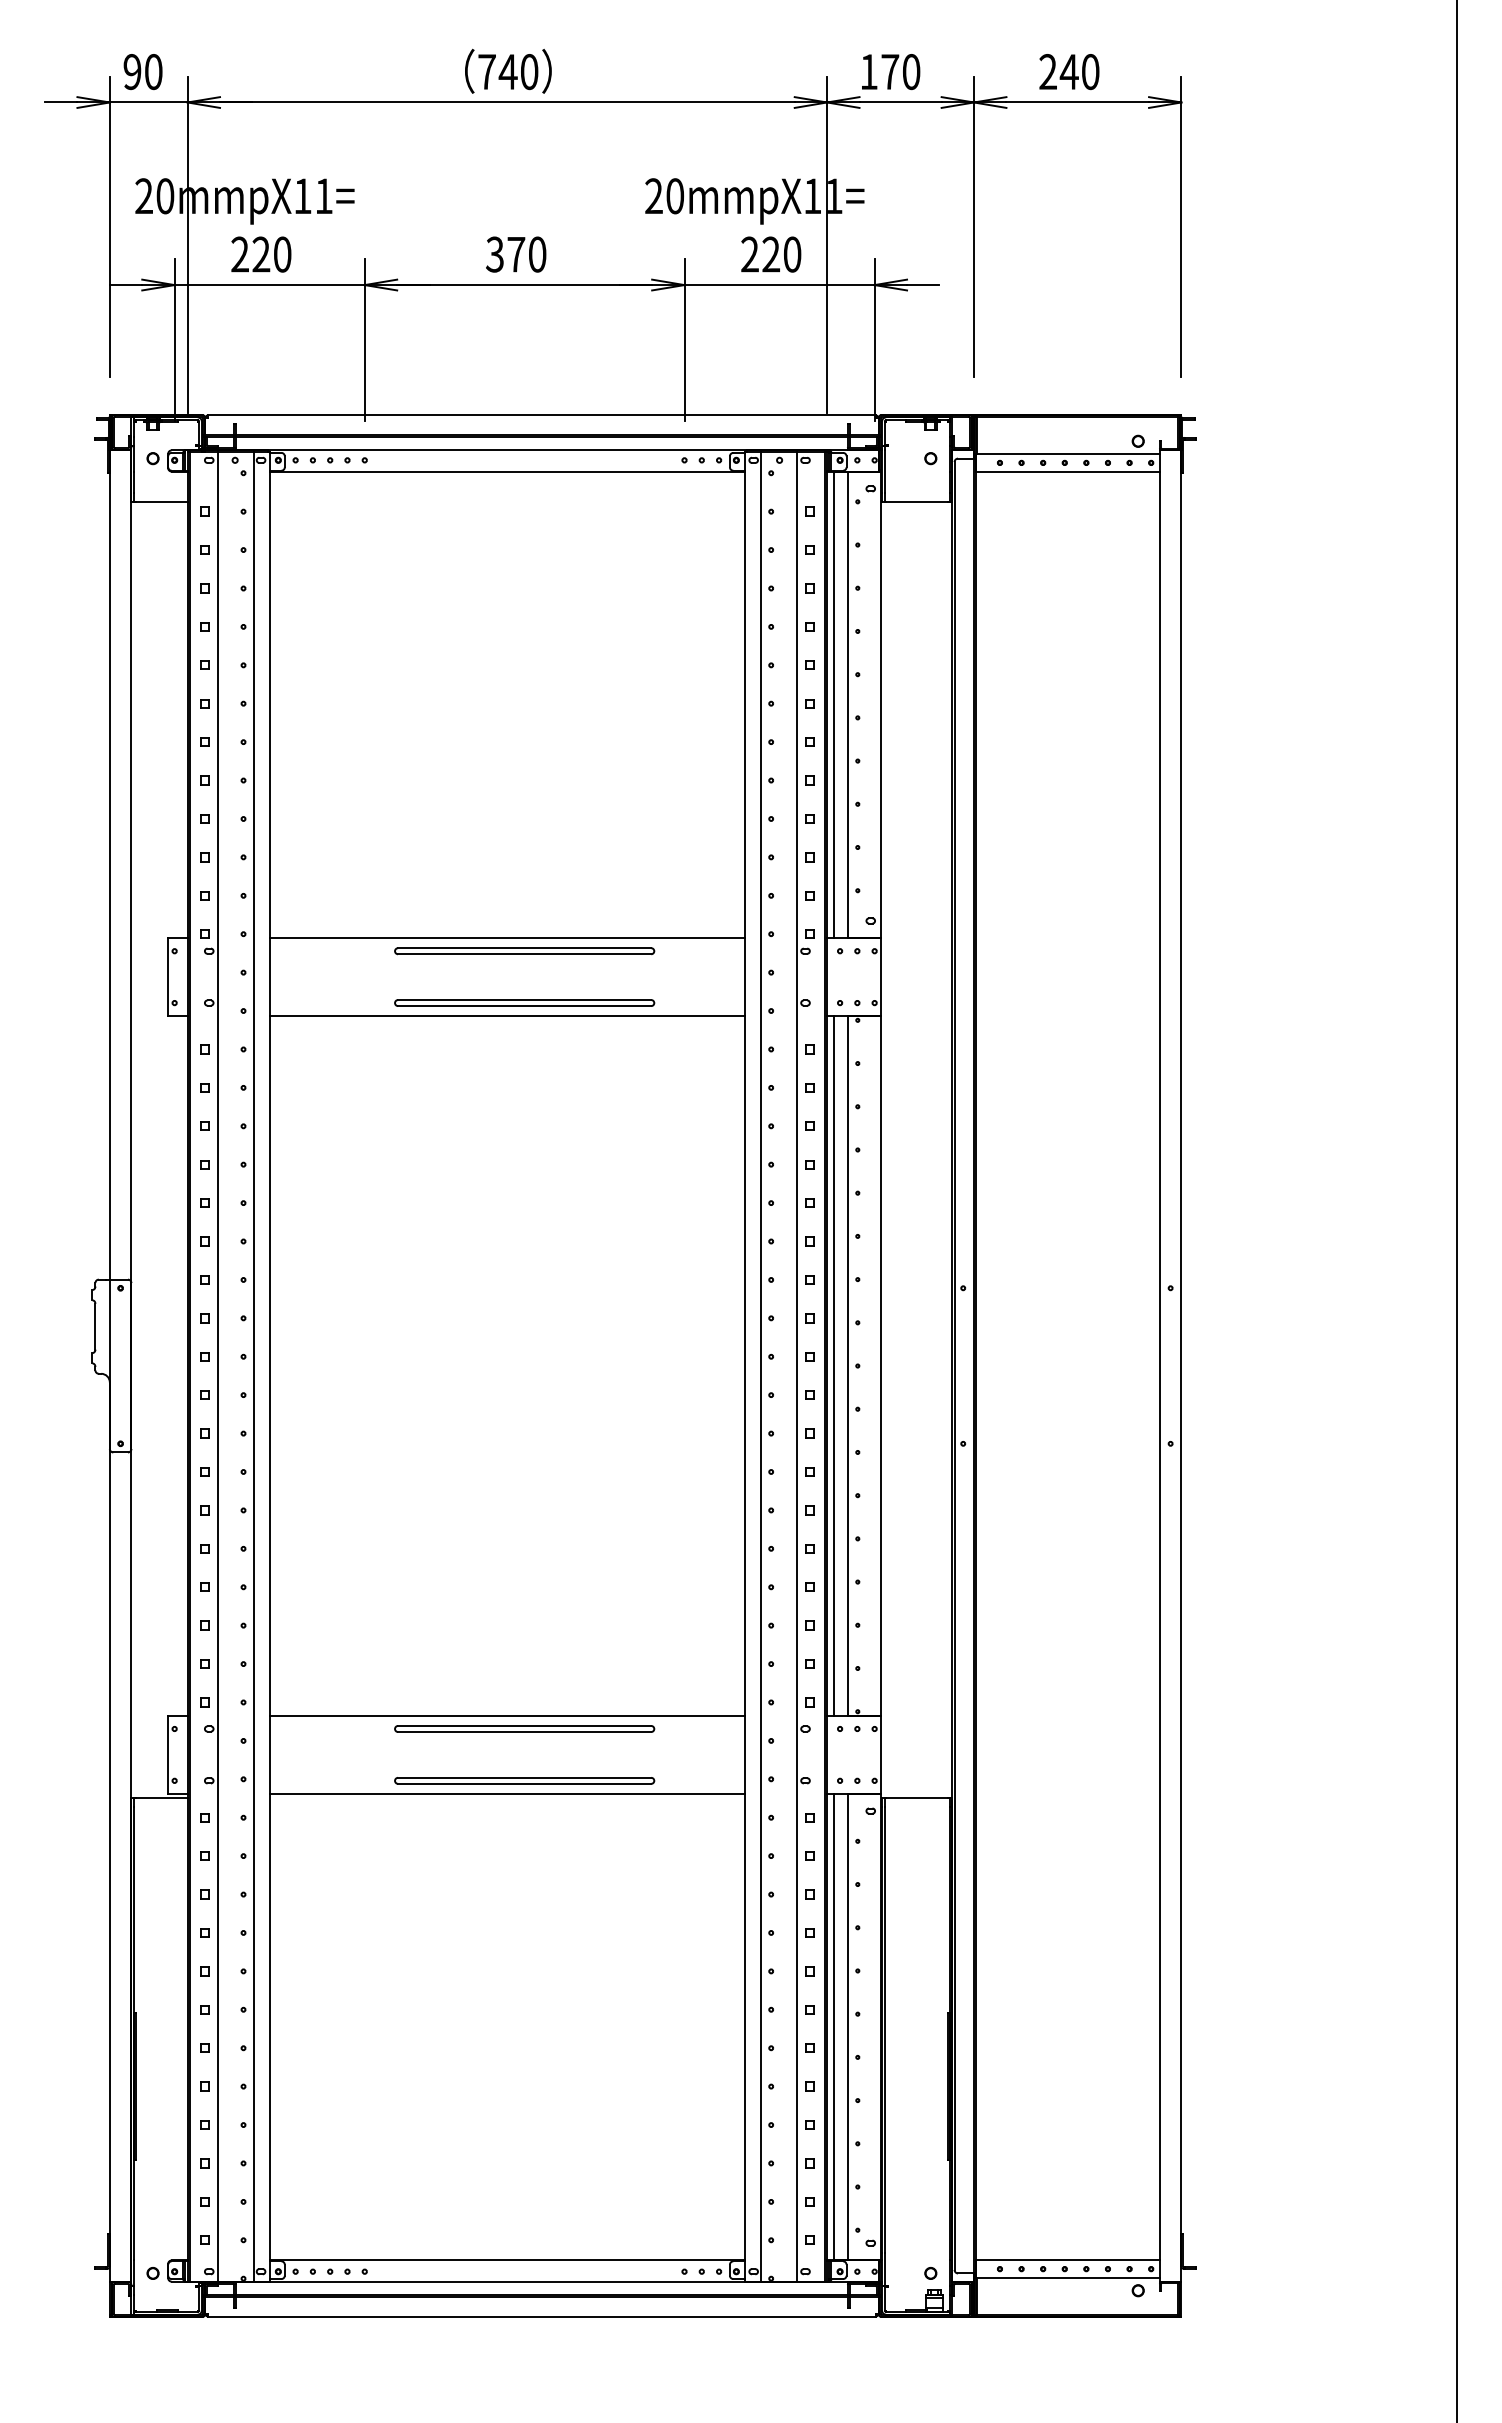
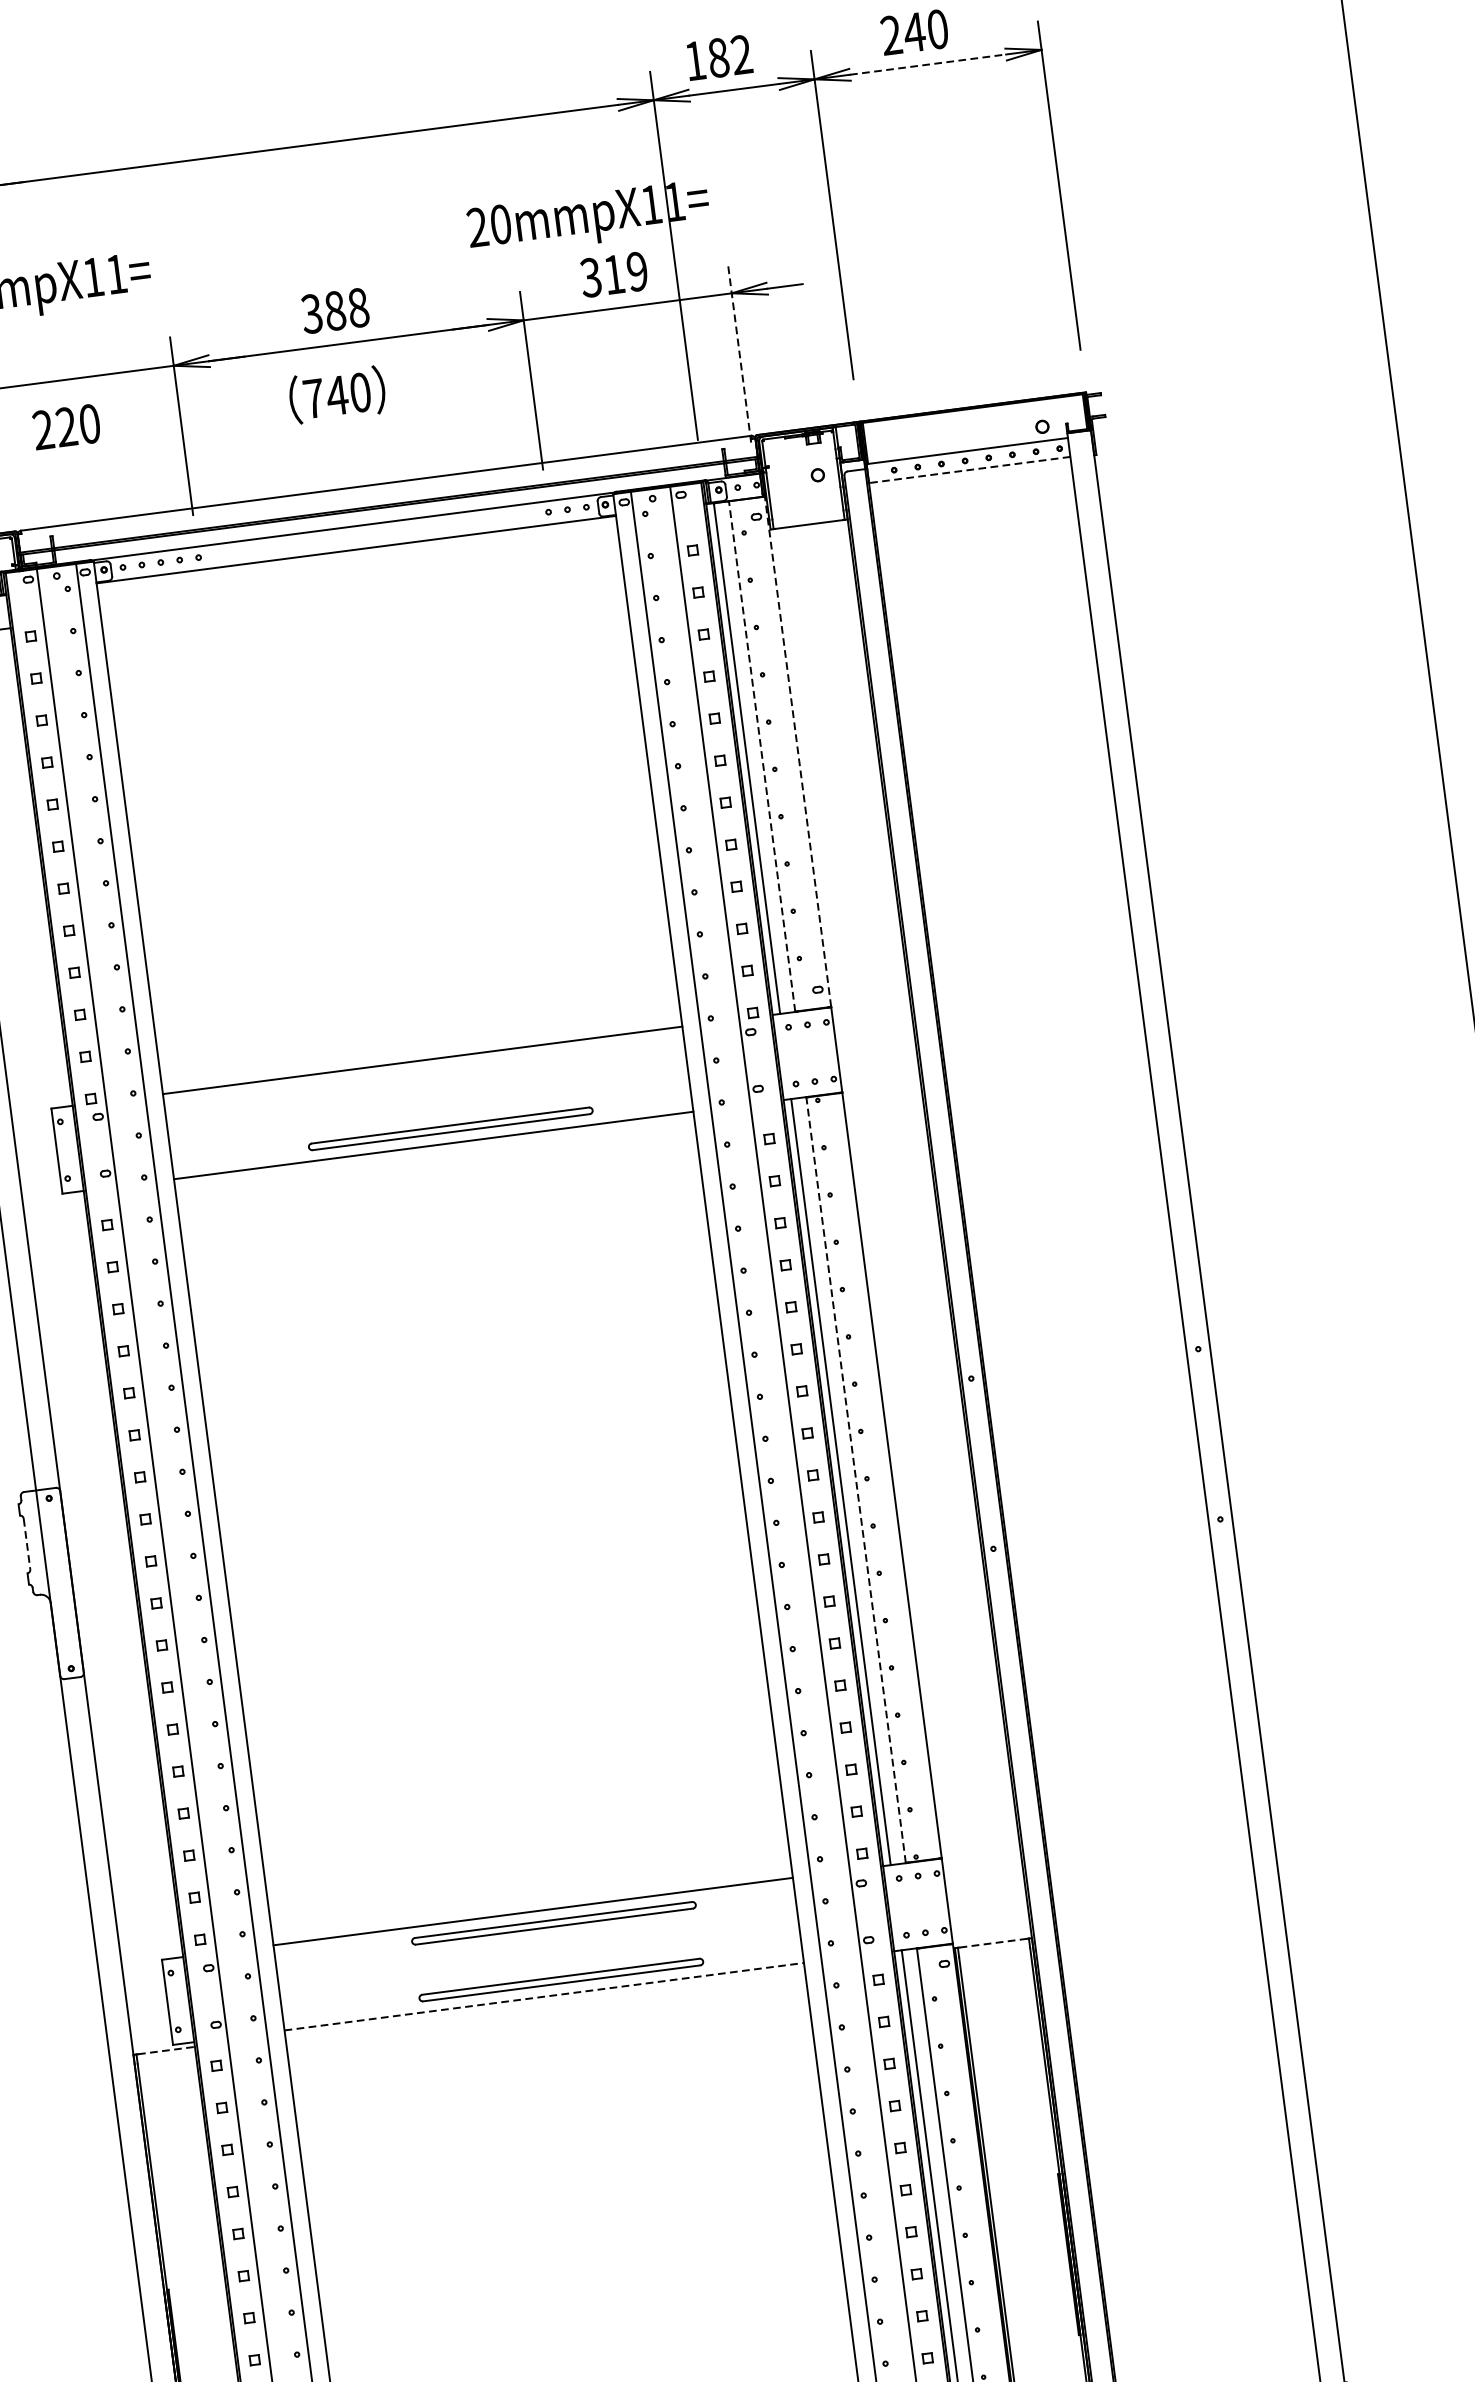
text: (508, 70) -> (337, 393), moved
text: (900, 72) -> (729, 57), 170 -> 182
line: (1078, 102) -> (928, 64), solid -> dashed
text: (261, 254) -> (66, 426), moved
text: (526, 254) -> (346, 309), 370 -> 388
text: (771, 254) -> (614, 274), 220 -> 319
line: (874, 339) -> (739, 352), solid -> dashed
line: (1067, 471) -> (969, 469), solid -> dashed
line: (847, 704) -> (761, 756), solid -> dashed
line: (880, 704) -> (797, 751), solid -> dashed
part: (524, 951) -> (443, 1072), removed
line: (95, 1326) -> (27, 1543), solid -> dashed
line: (847, 1366) -> (855, 1480), solid -> dashed
line: (507, 1793) -> (544, 1996), solid -> dashed
line: (162, 1798) -> (167, 2050), solid -> dashed
line: (916, 1798) -> (992, 1943), solid -> dashed

